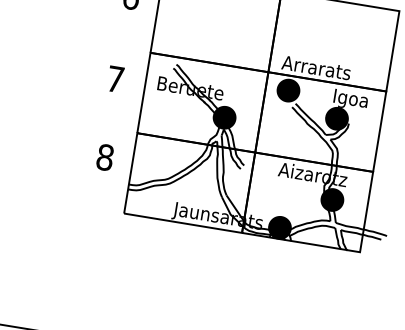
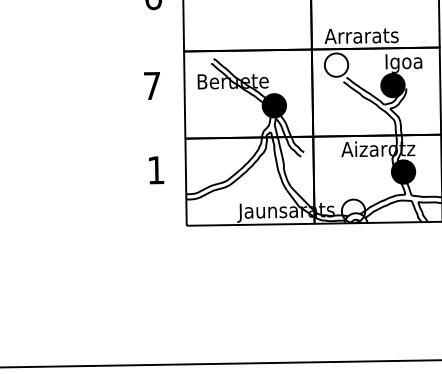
fill: (288, 90) -> (336, 64), removed
text: (104, 157) -> (155, 170), 8 -> 1
fill: (280, 227) -> (353, 210), removed

